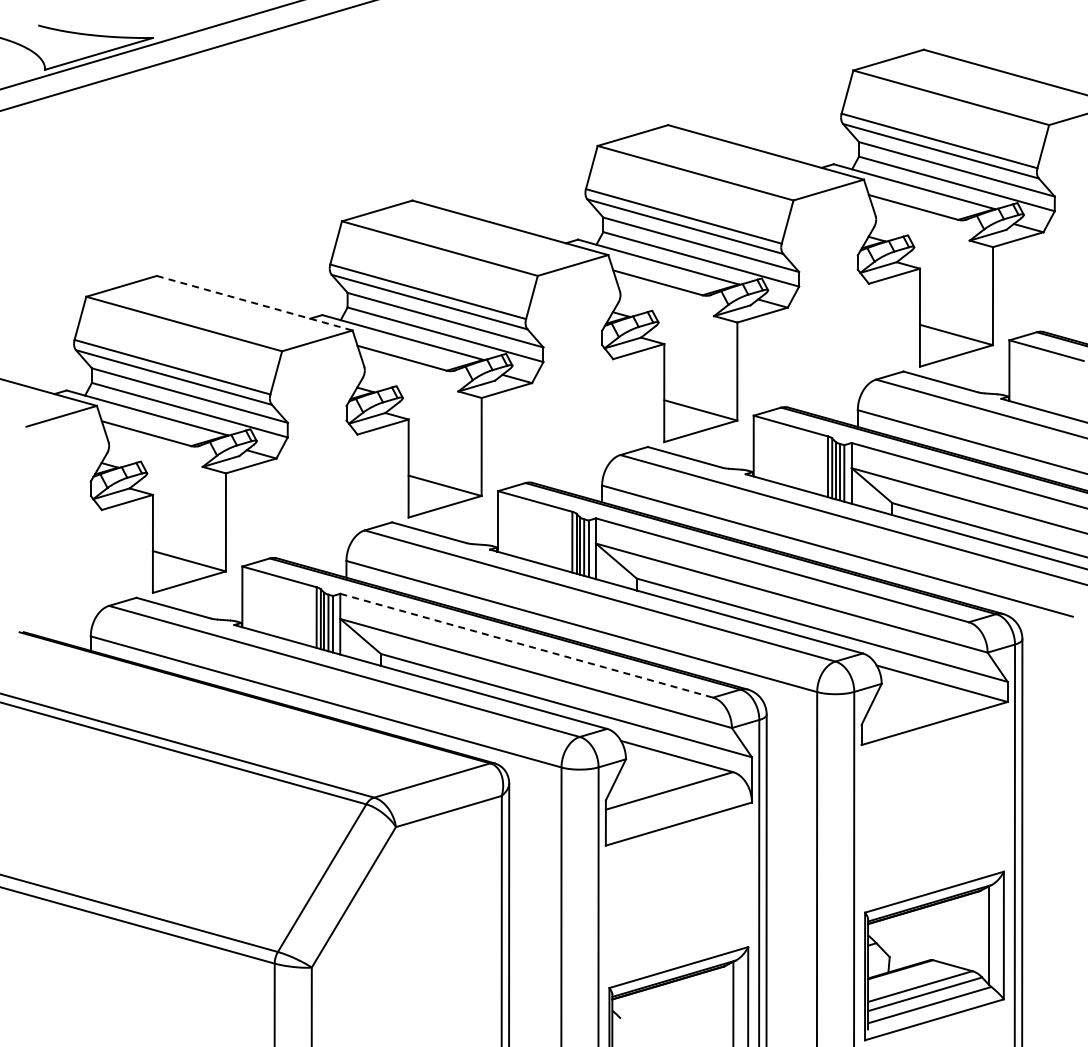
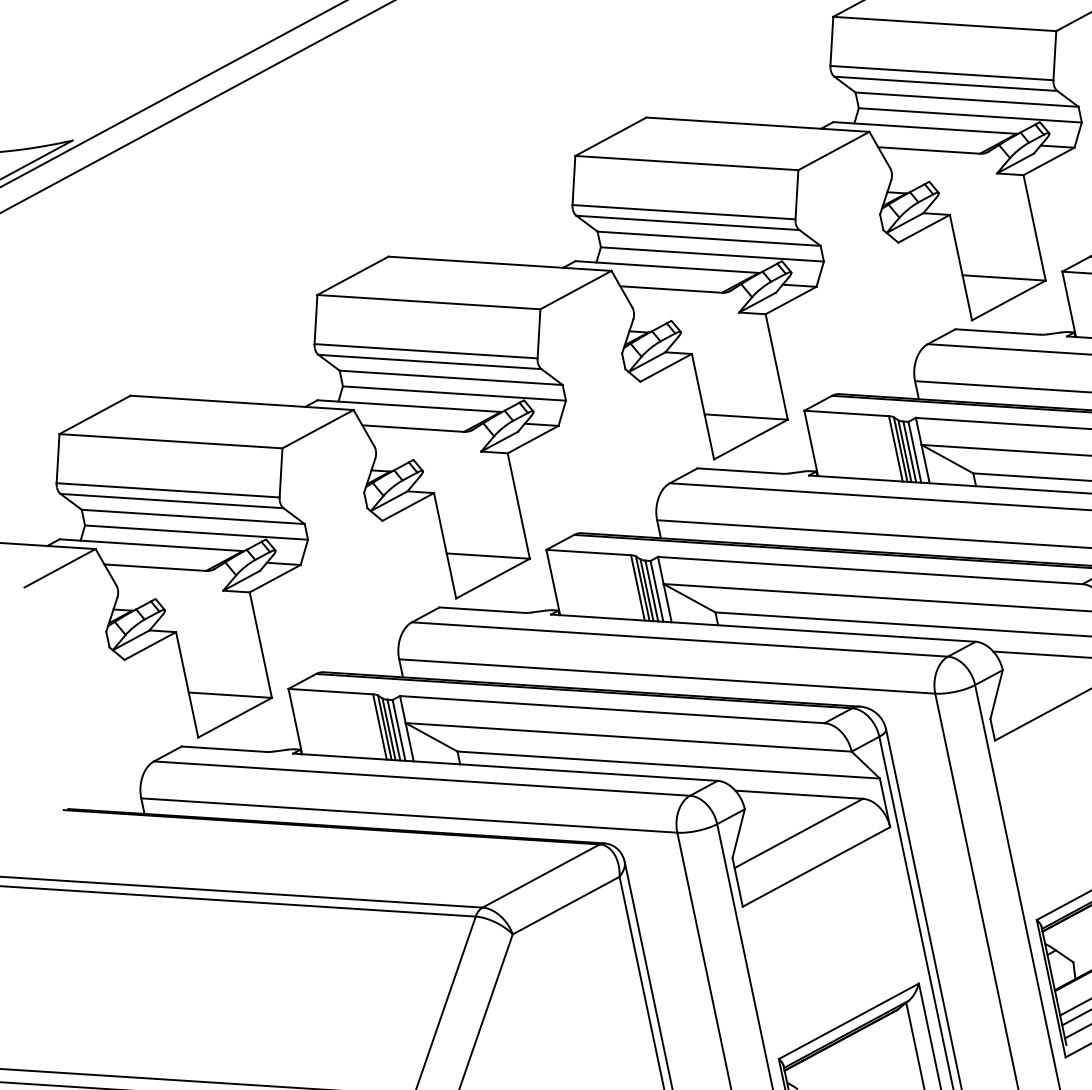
line: (254, 303) -> (241, 403), dashed -> solid
line: (527, 645) -> (613, 709), dashed -> solid

